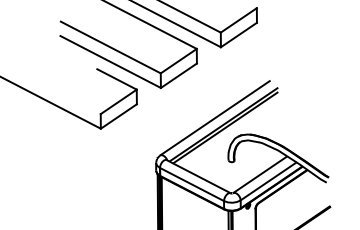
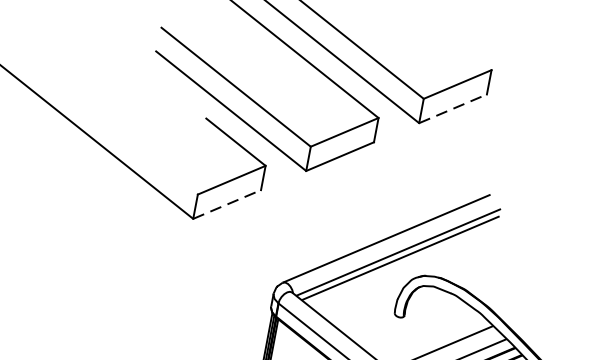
line: (238, 35) -> (452, 109), solid -> dashed
line: (118, 116) -> (226, 204), solid -> dashed

